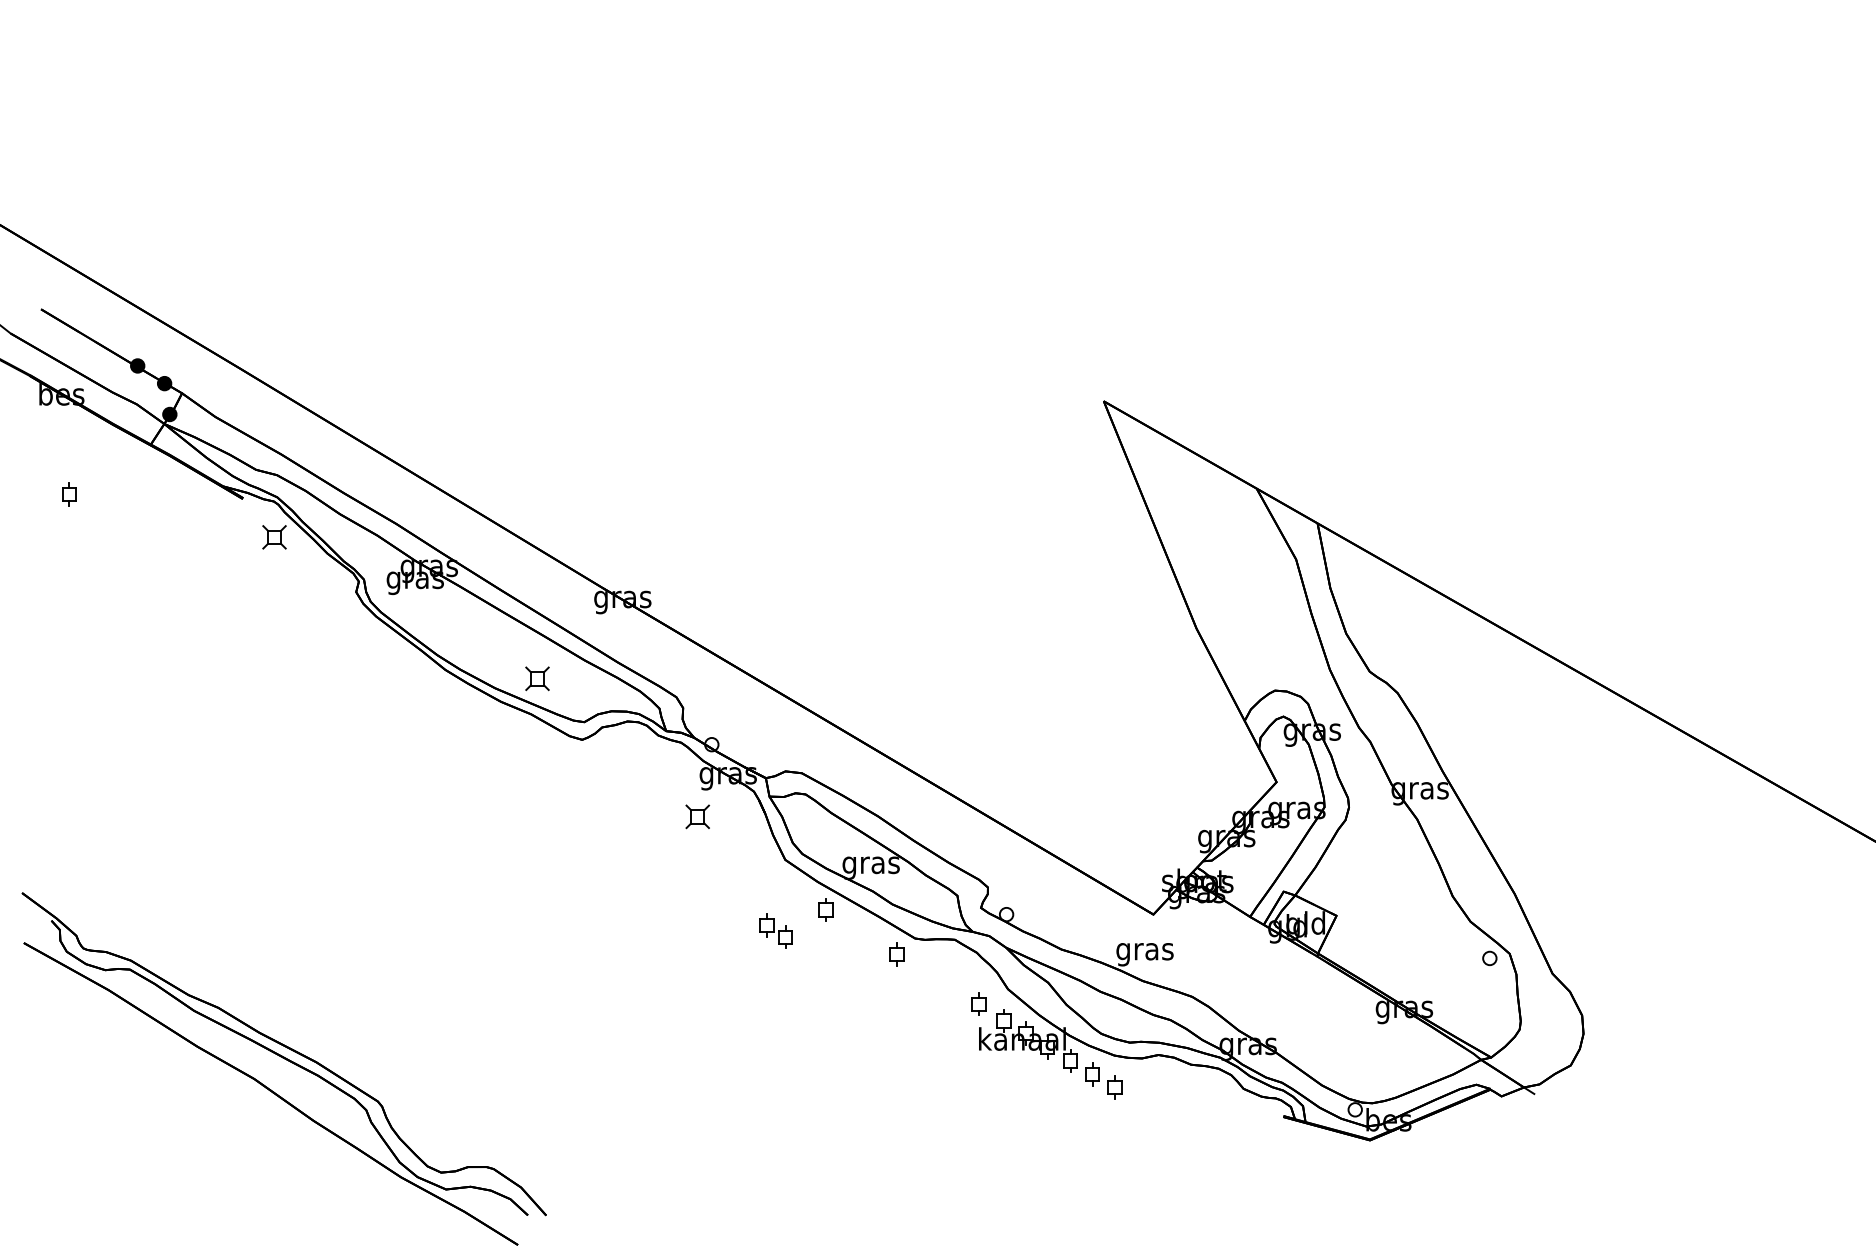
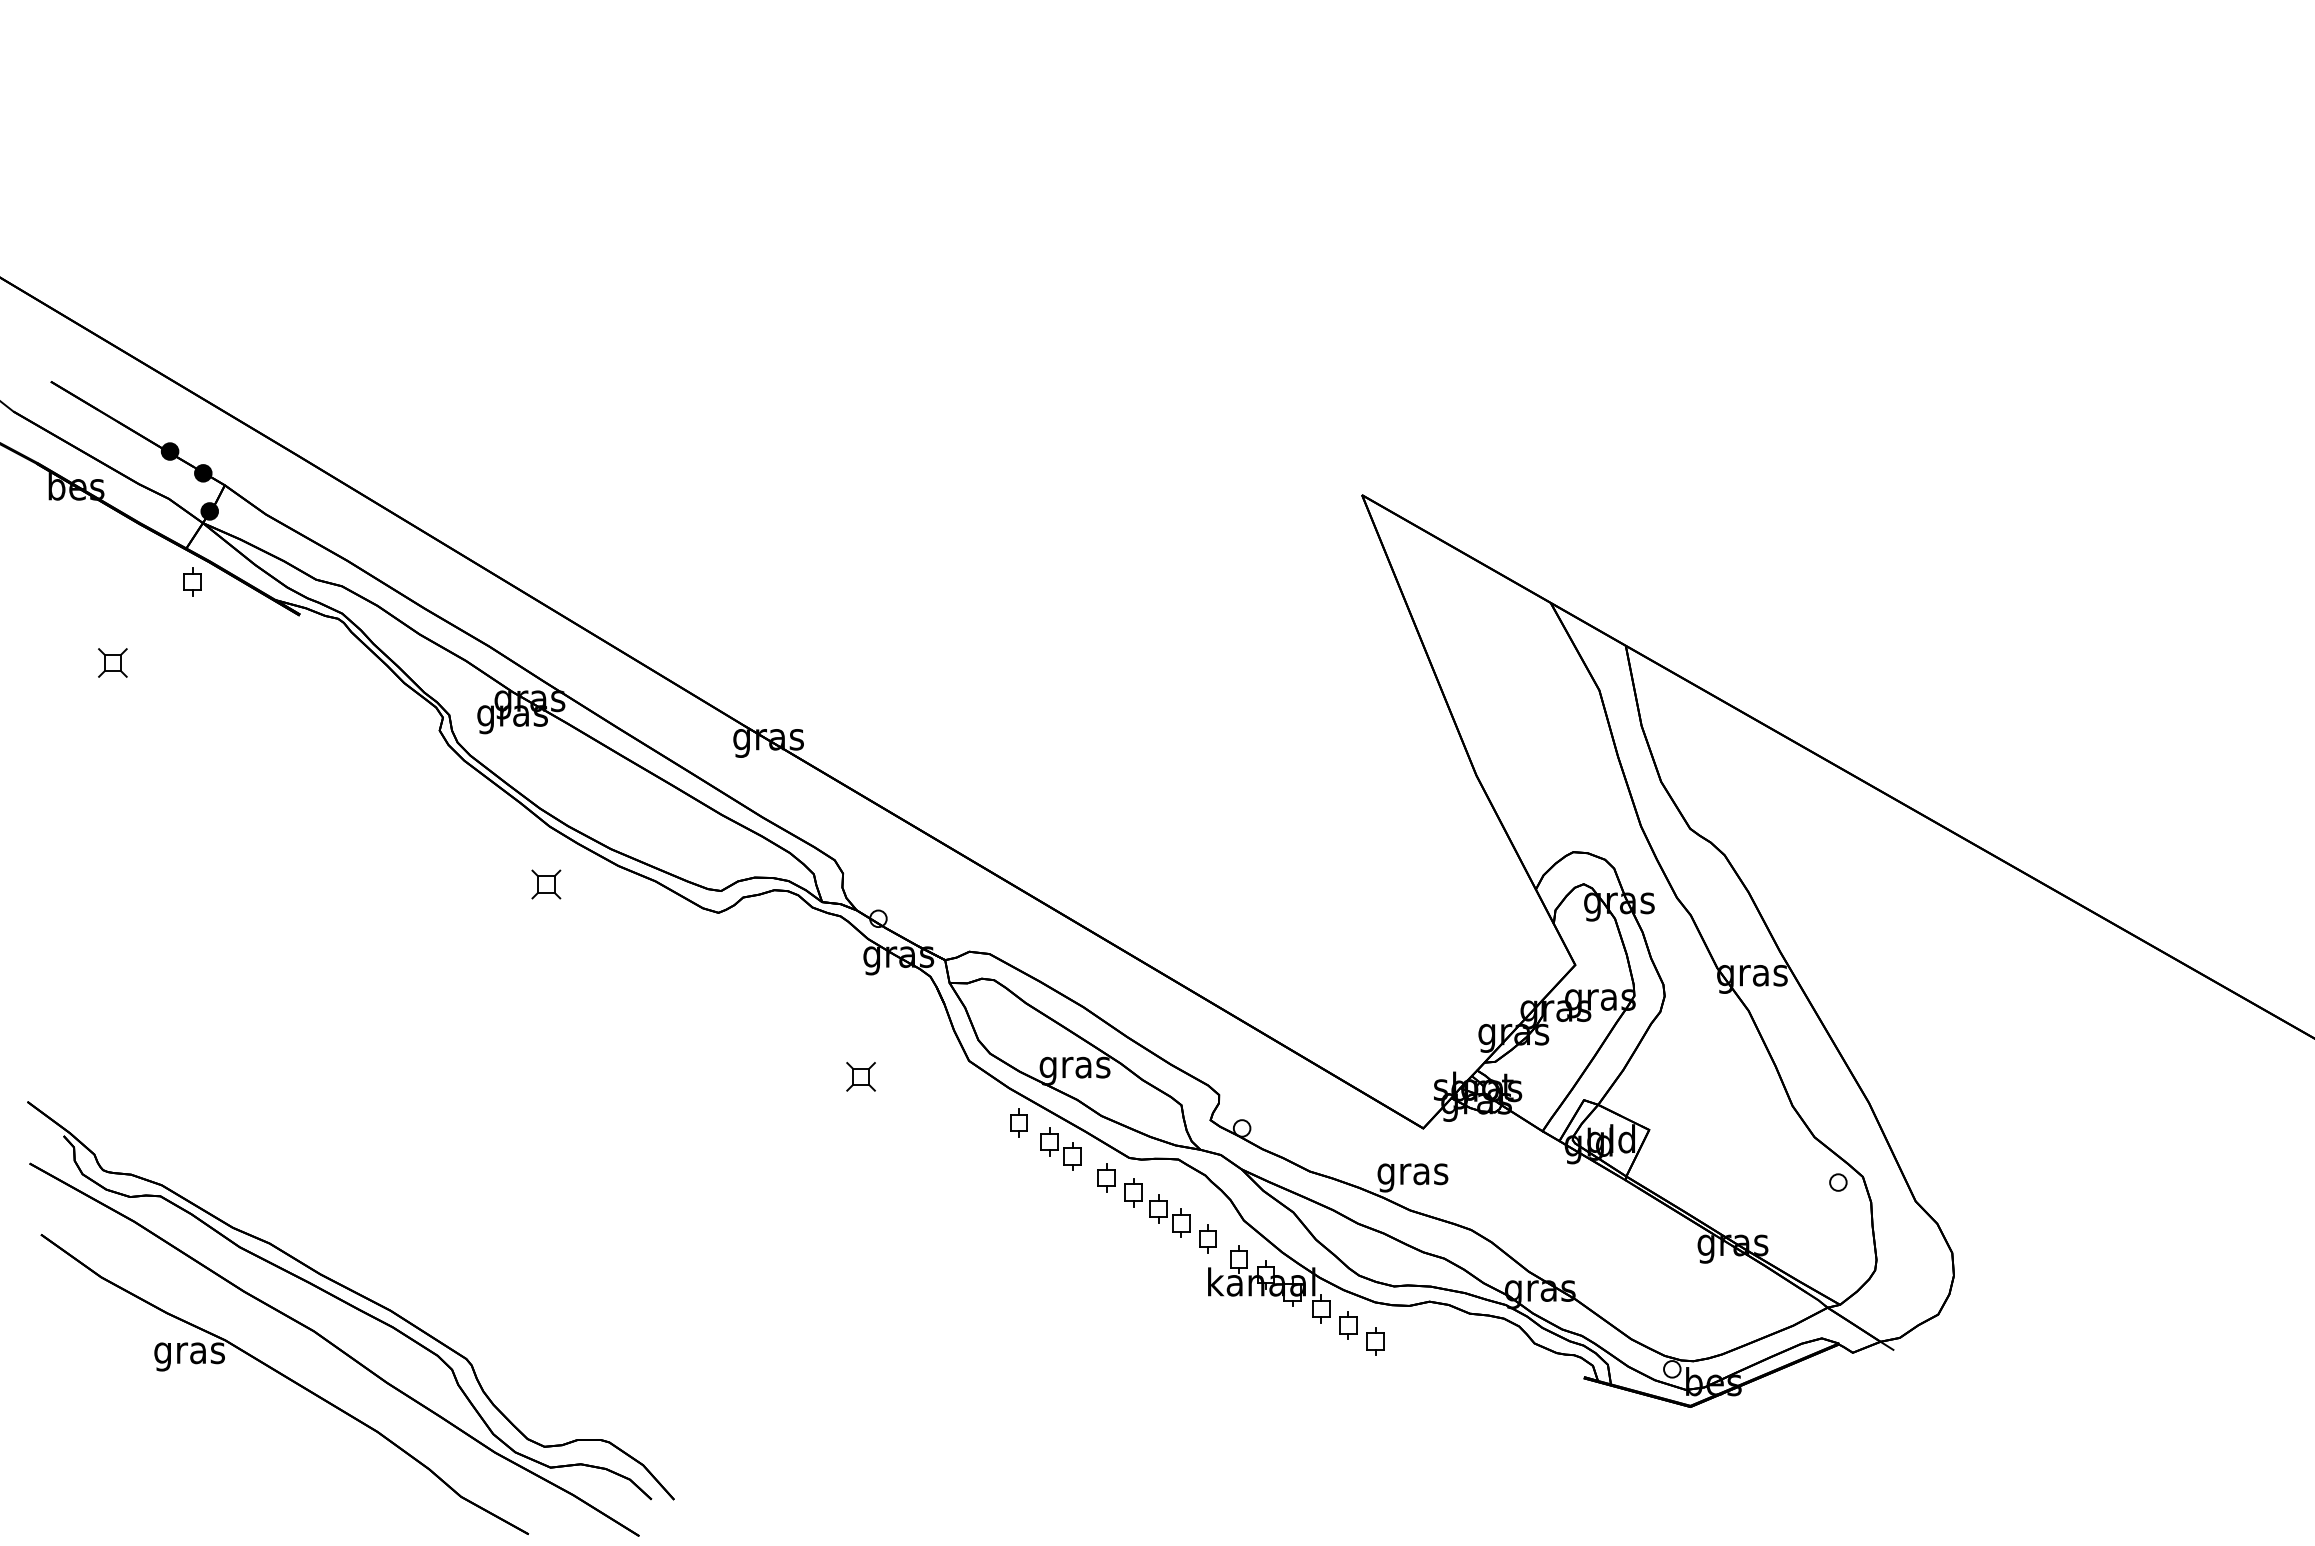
part: (69, 493) -> (192, 581), moved
part: (274, 536) -> (112, 662), moved
part: (537, 678) -> (546, 884), moved
part: (697, 816) -> (860, 1076), moved
part: (775, 930) -> (1060, 1148), moved
part: (938, 978) -> (1157, 1207), added
part: (230, 1122) -> (284, 1384), added

